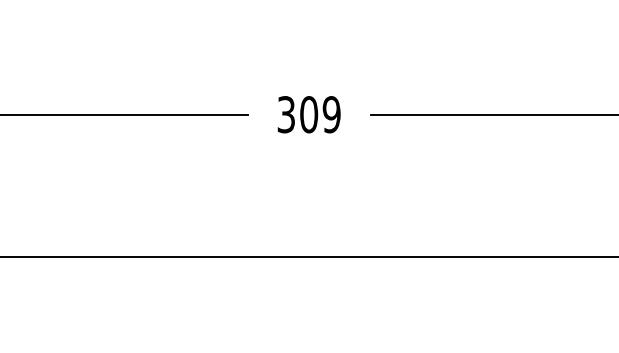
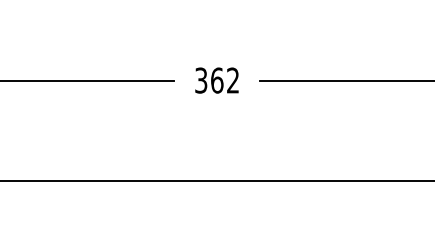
text: (320, 114) -> (225, 80), 309 -> 362

